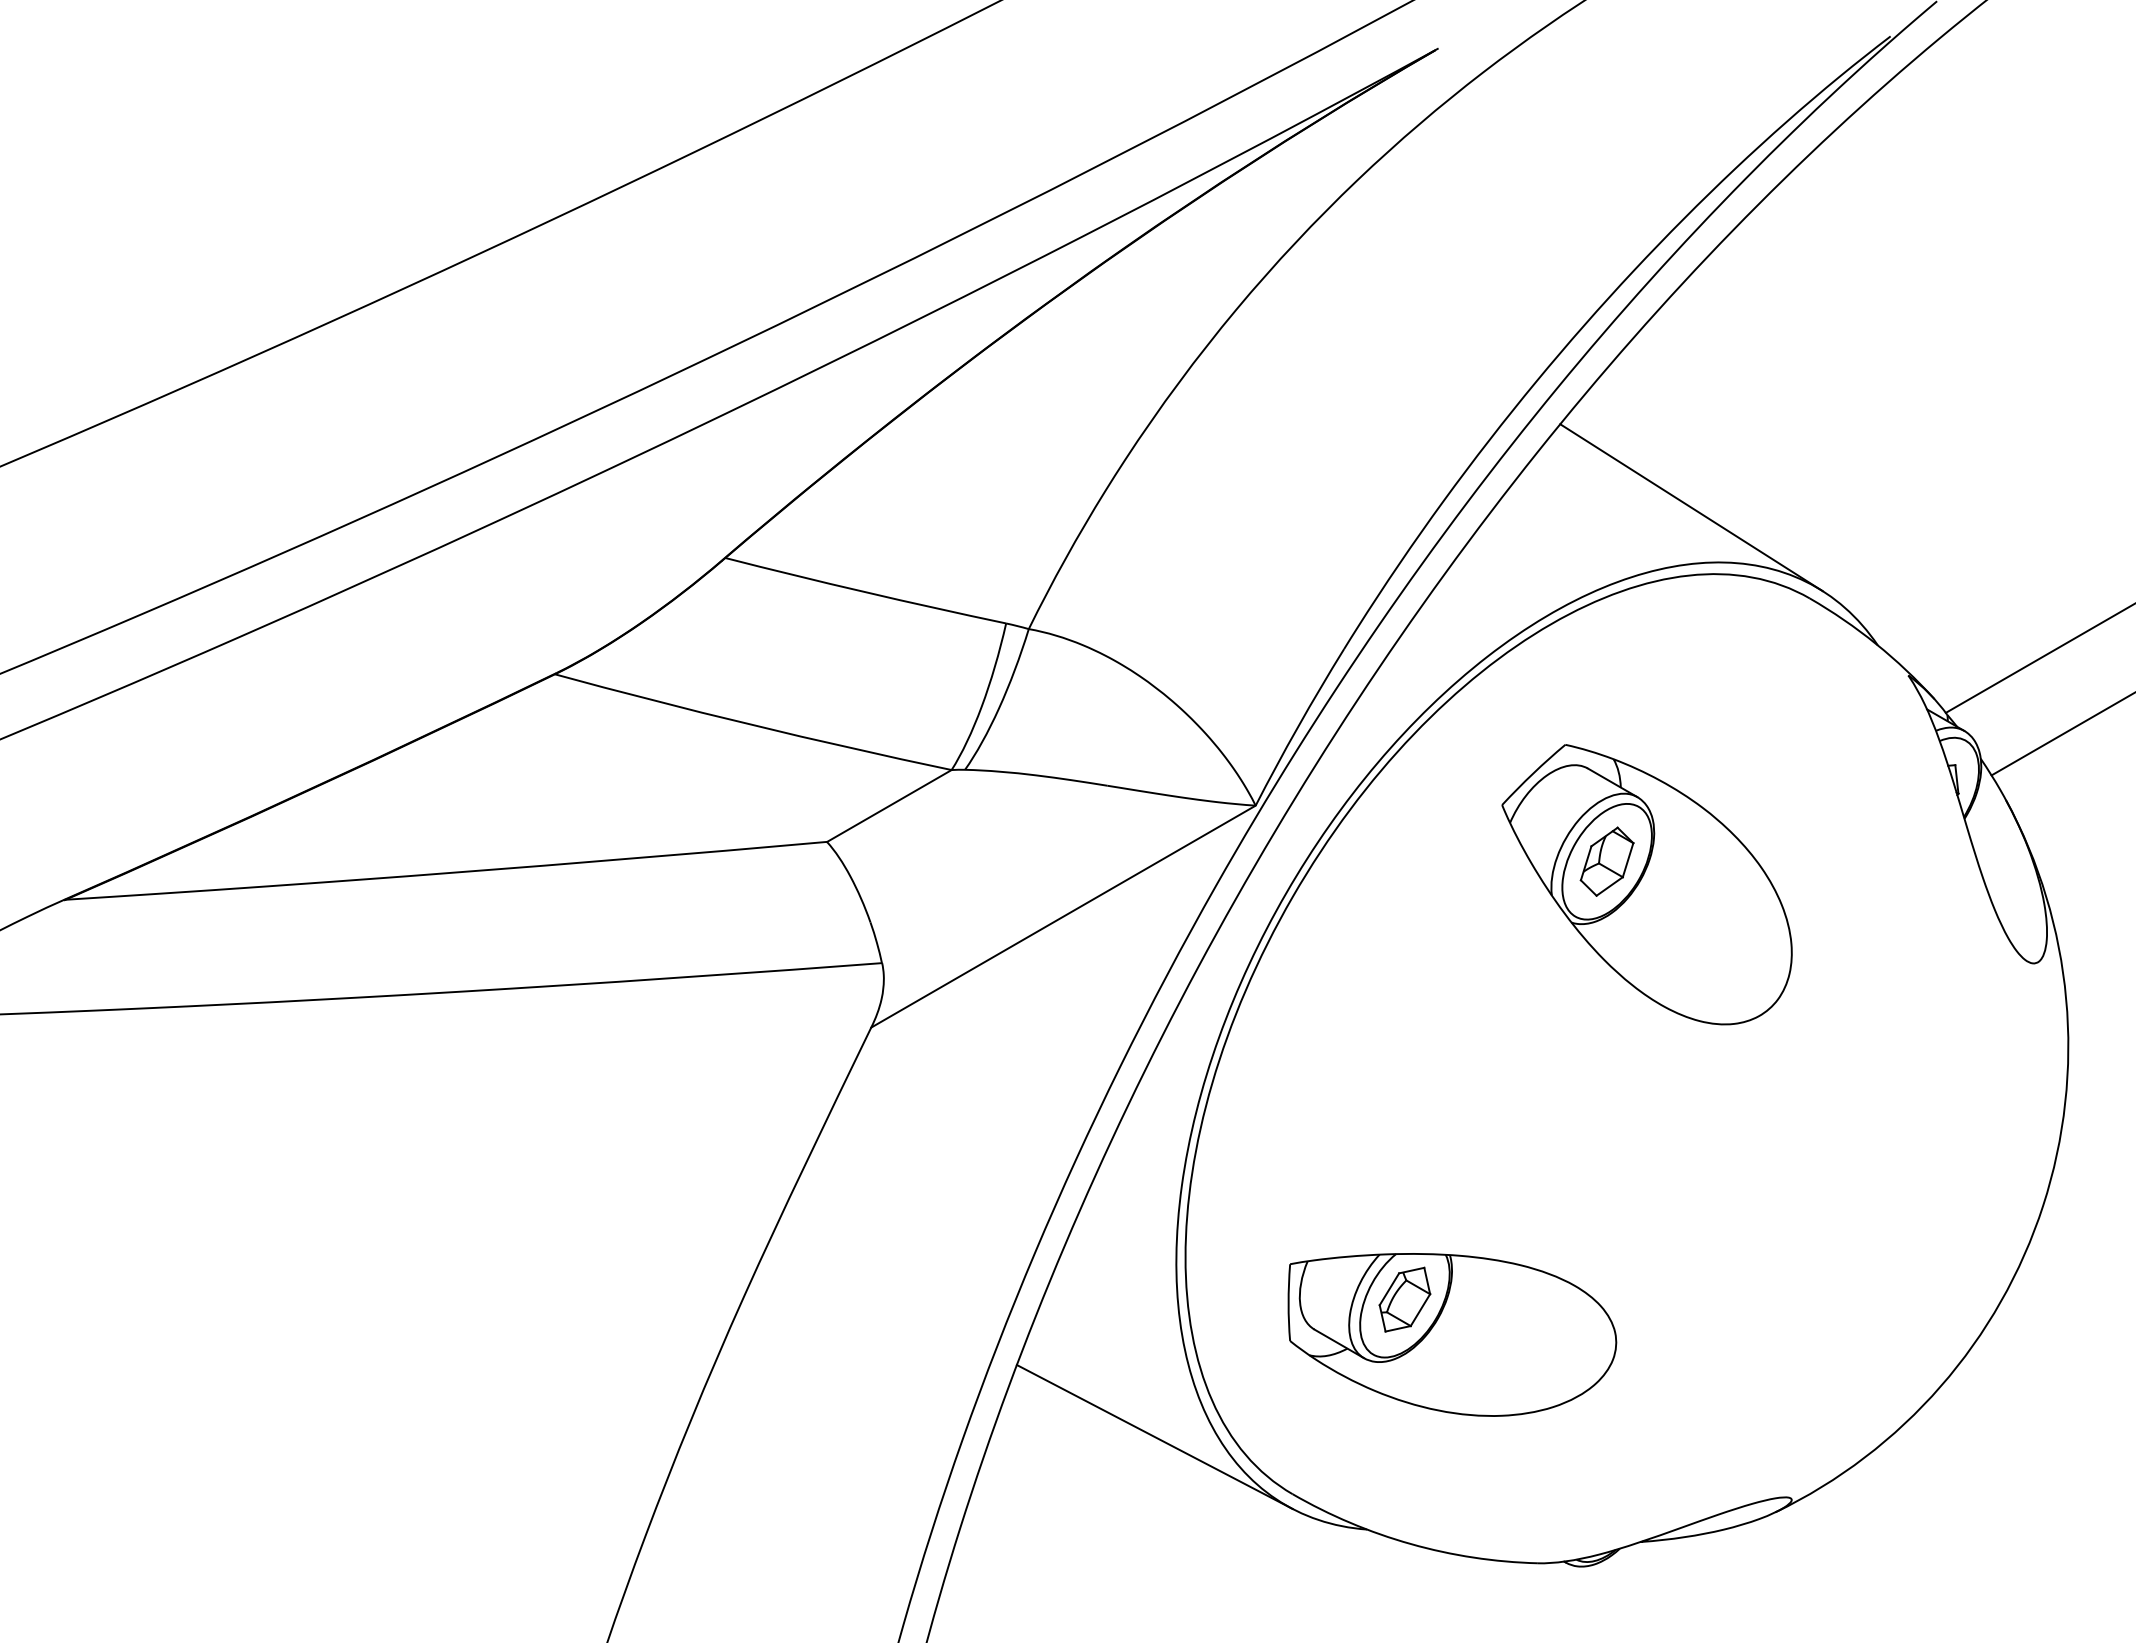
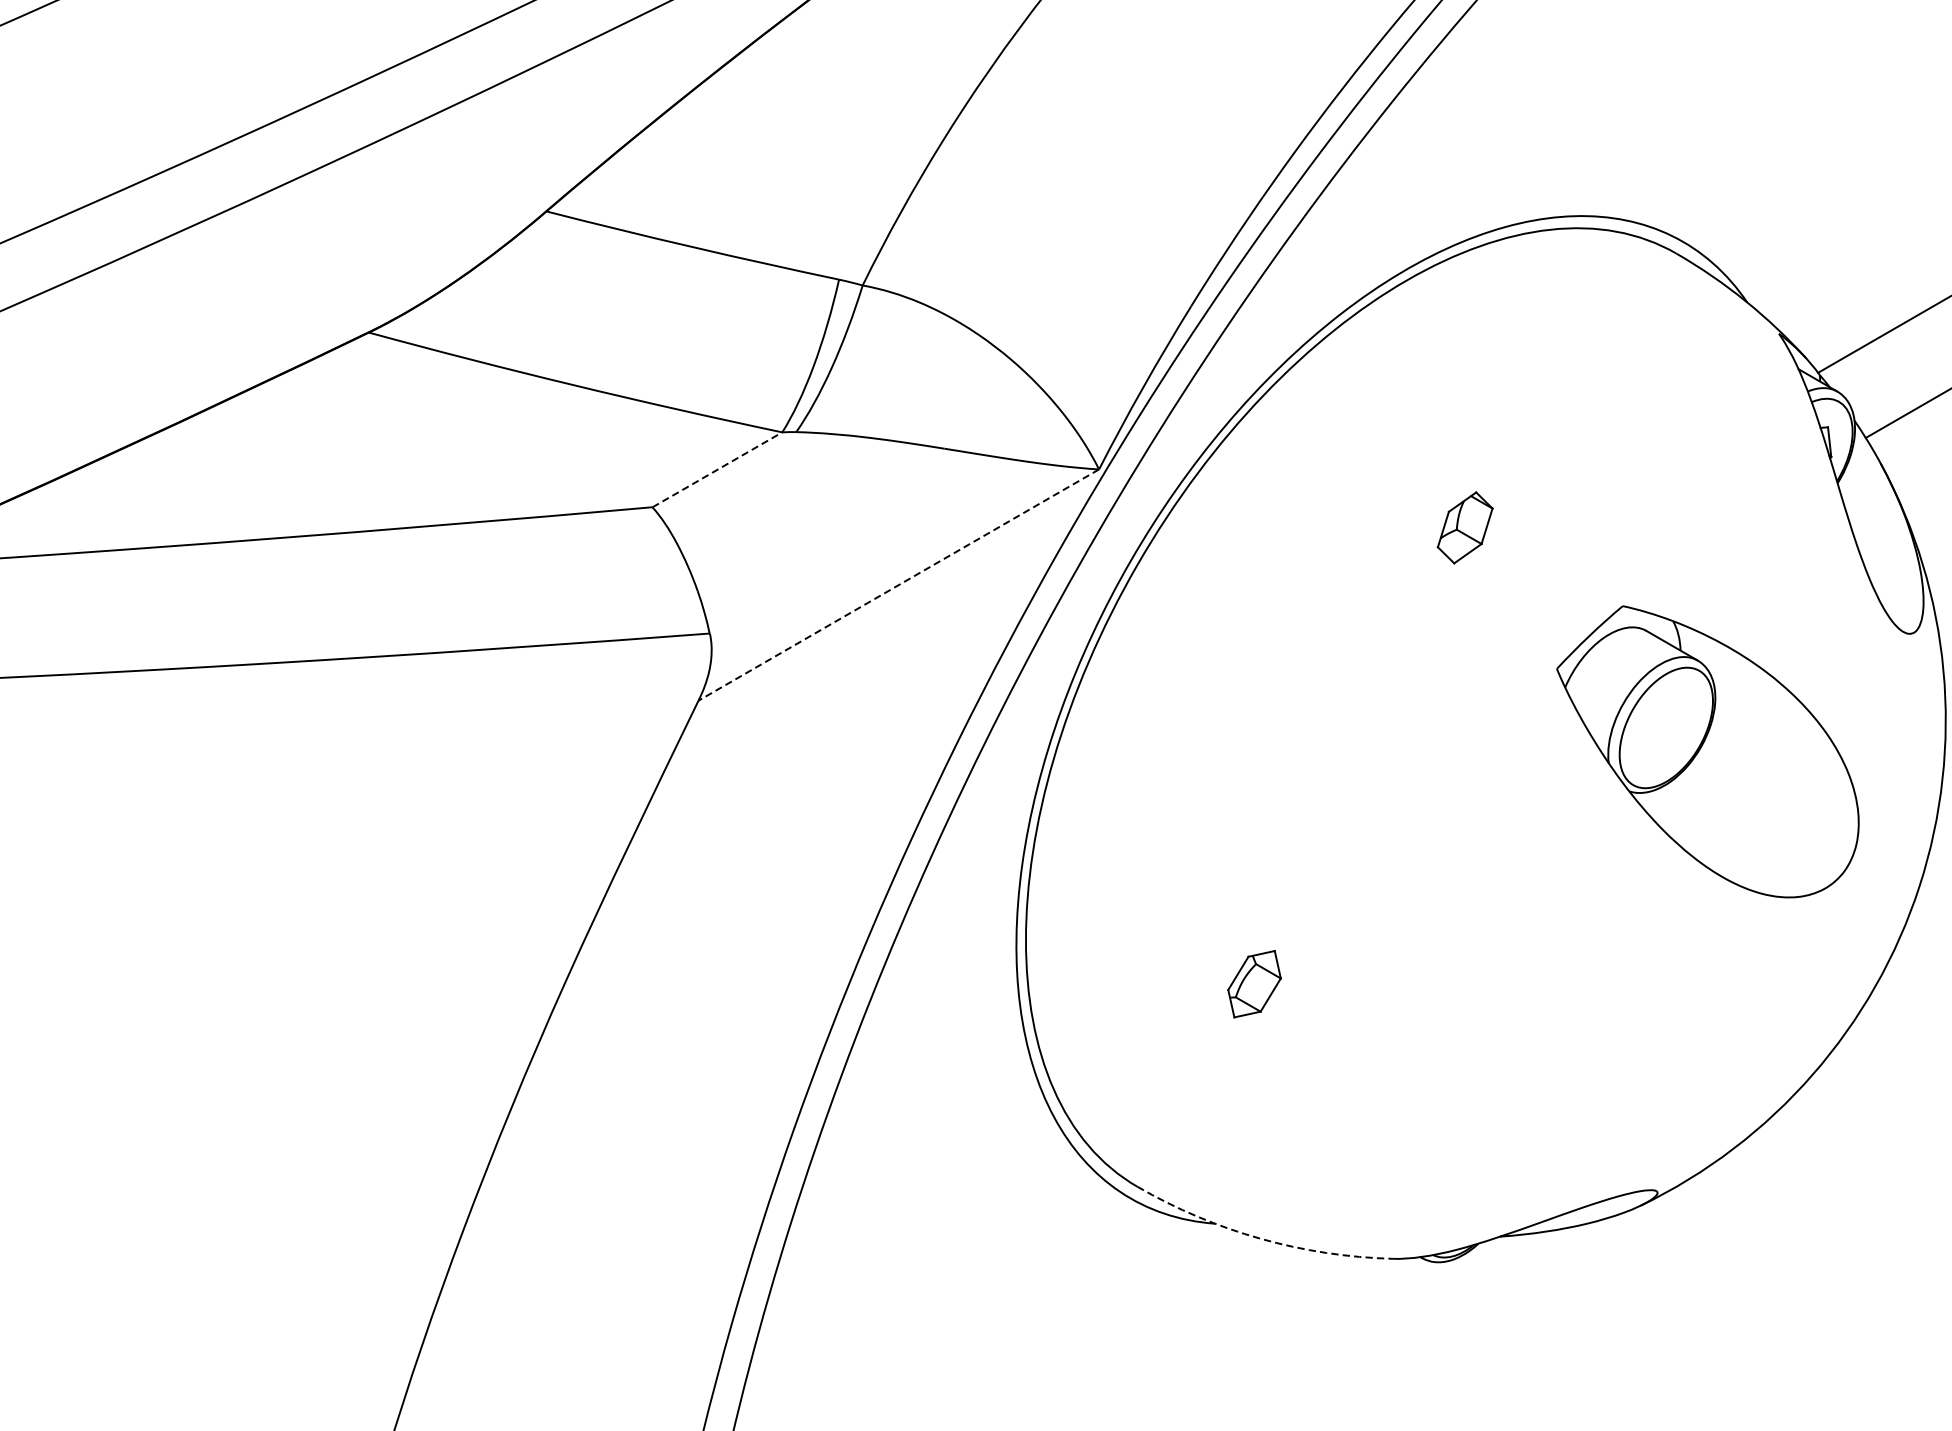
line: (1691, 507) -> (1553, 158), removed
line: (889, 806) -> (717, 470), solid -> dashed
part: (1646, 884) -> (1707, 751), moved
line: (1063, 916) -> (898, 584), solid -> dashed
part: (1452, 1334) -> (1304, 1020), removed
line: (1154, 1436) -> (993, 1126), removed
arc: (1410, 1544) -> (1260, 1239), solid -> dashed

